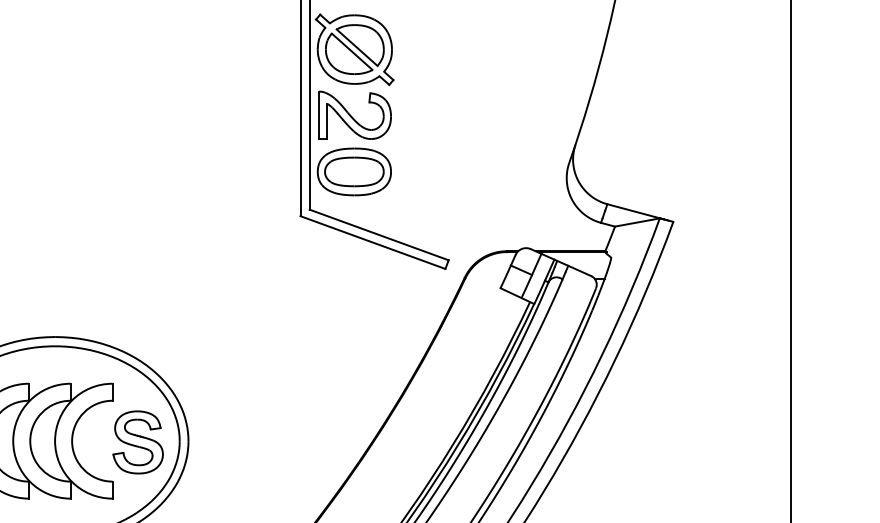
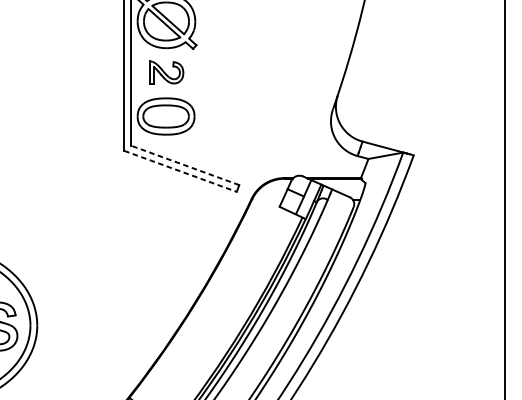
part: (354, 114) -> (166, 71), size x0.6
line: (379, 234) -> (185, 165), solid -> dashed
line: (373, 242) -> (180, 171), solid -> dashed

